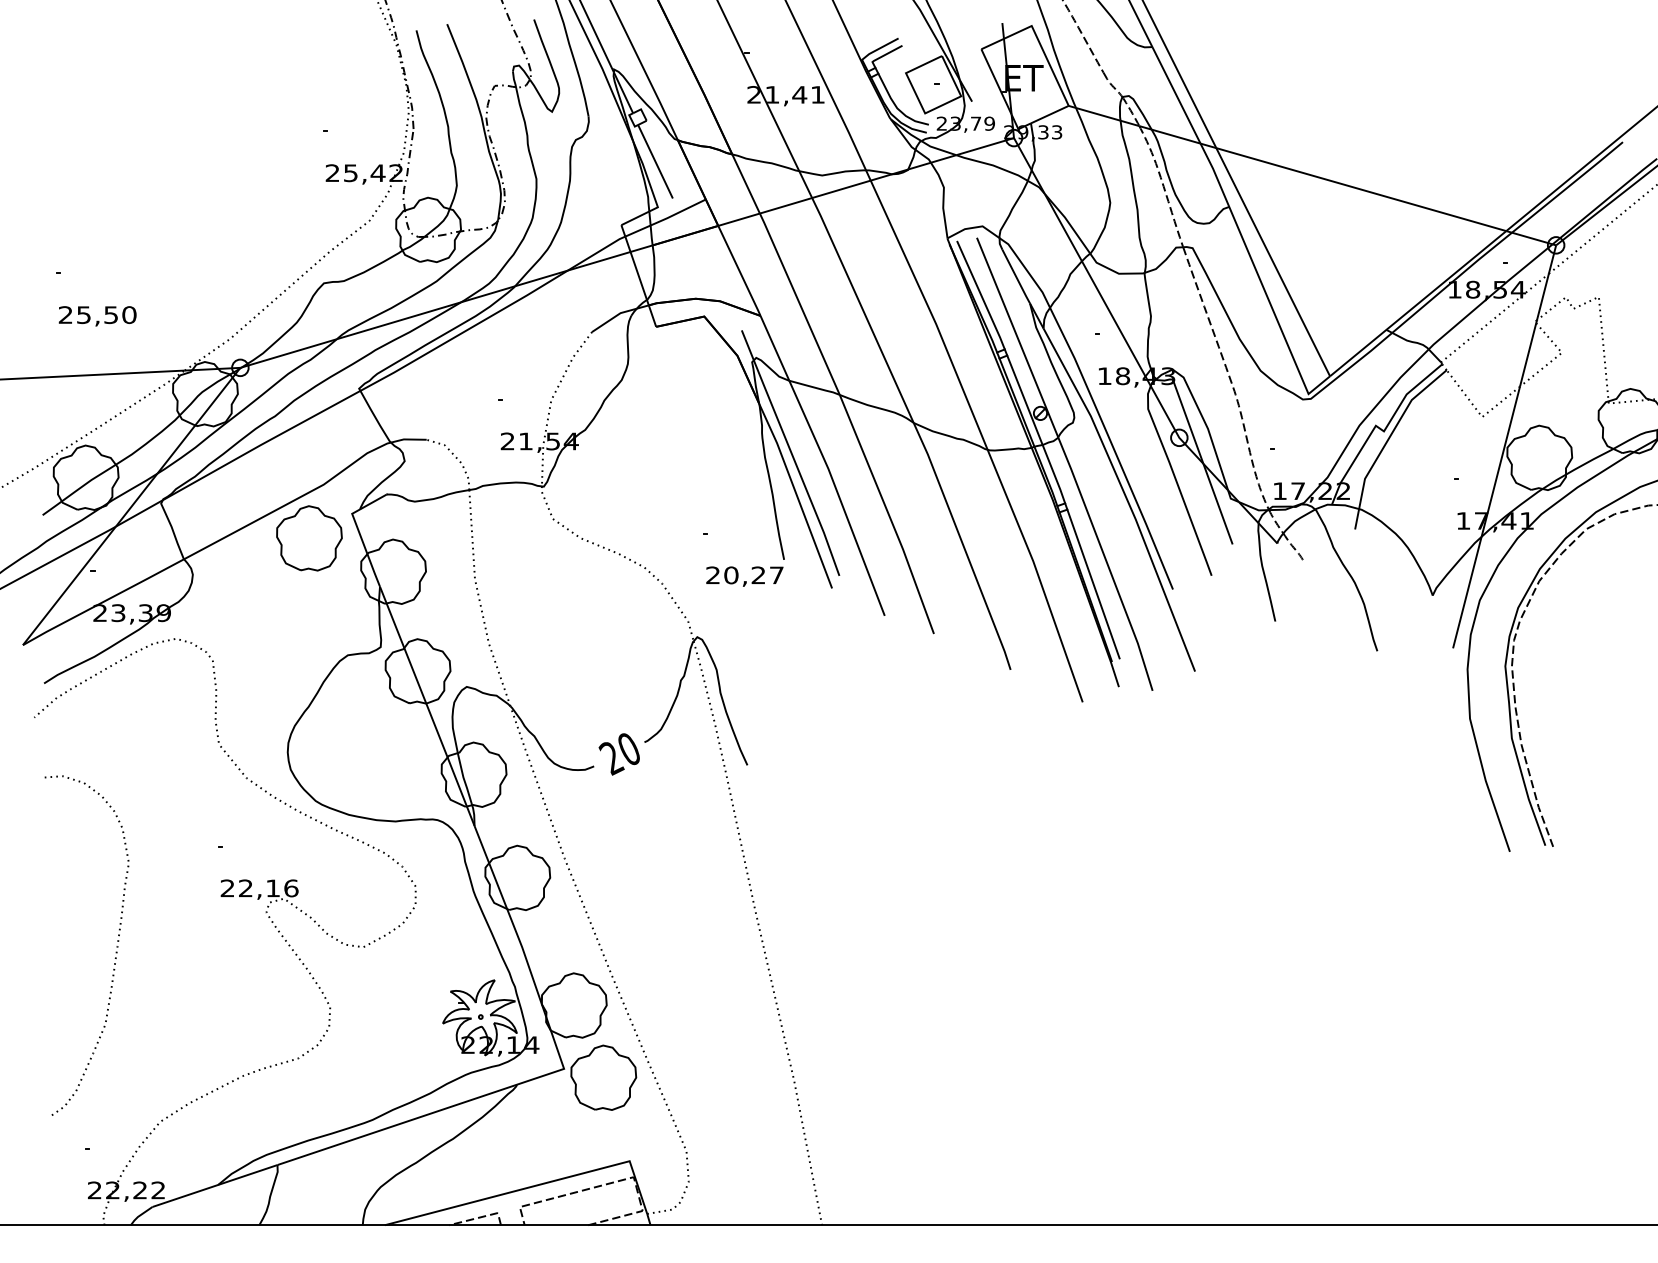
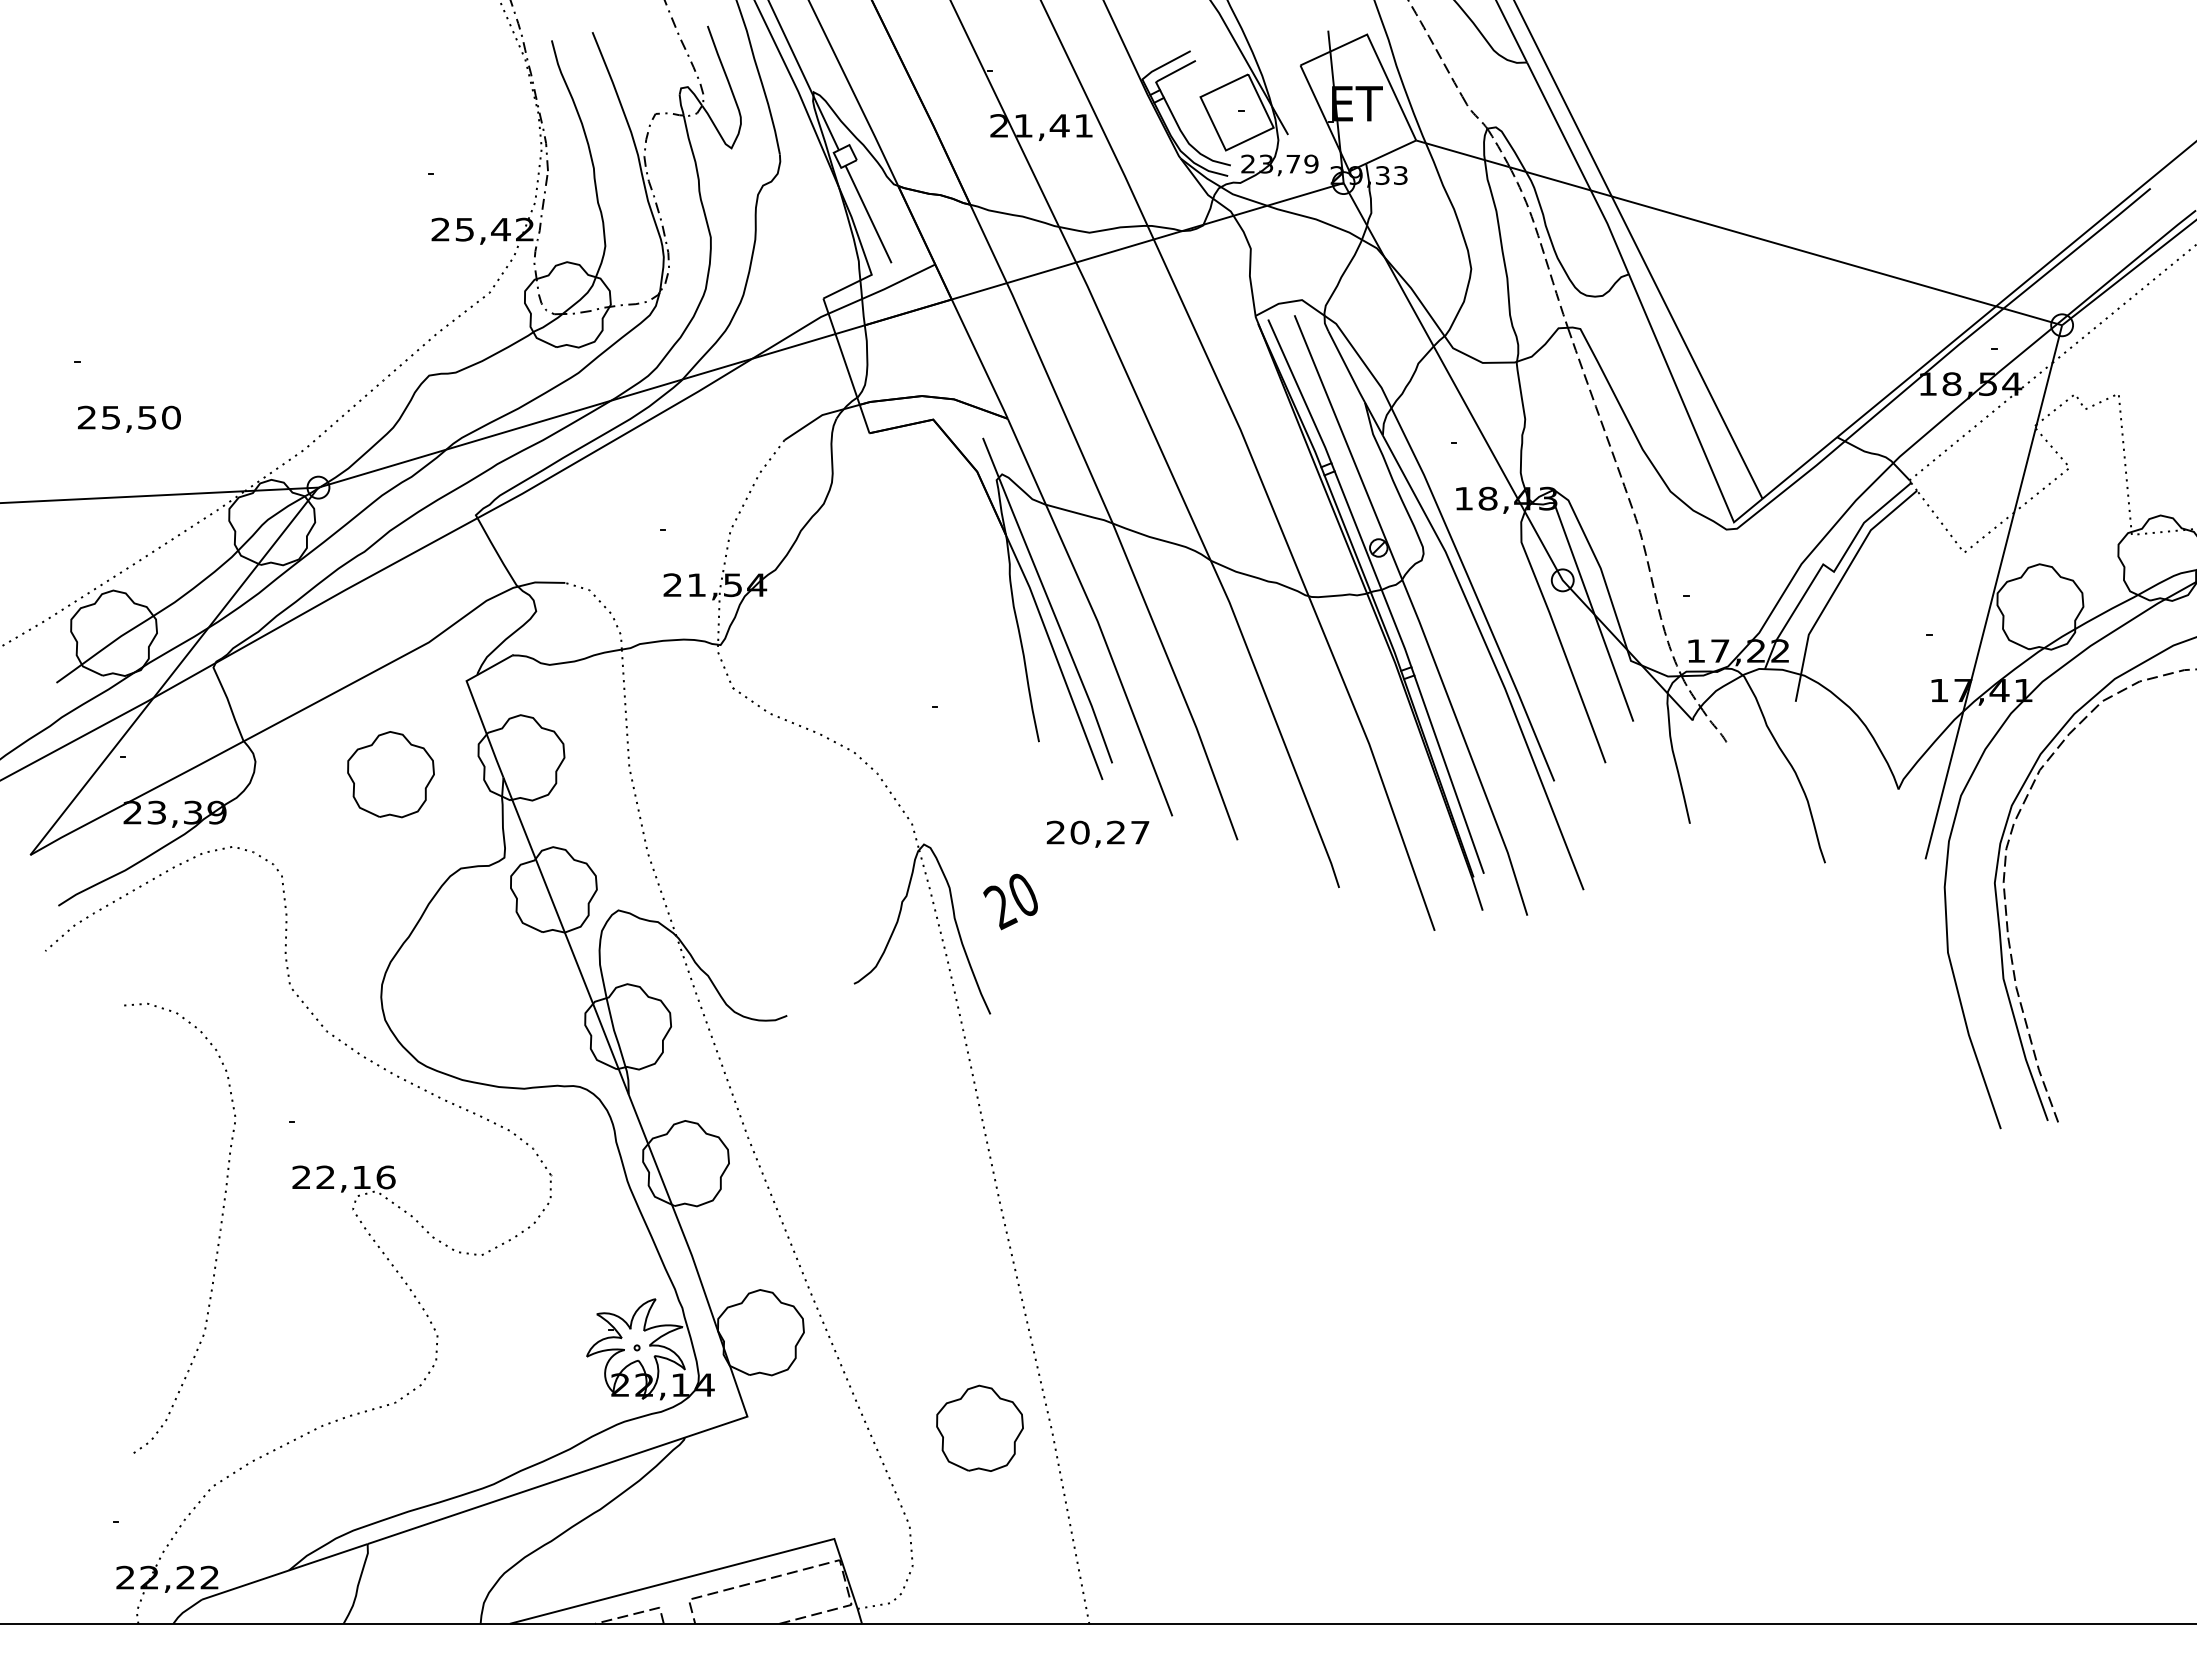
part: (309, 538) -> (390, 774), moved
text: (744, 576) -> (1097, 833), moved
text: (619, 754) -> (1010, 901), moved
curve: (116, 946) -> (219, 1229), moved
part: (603, 1077) -> (979, 1427), moved

